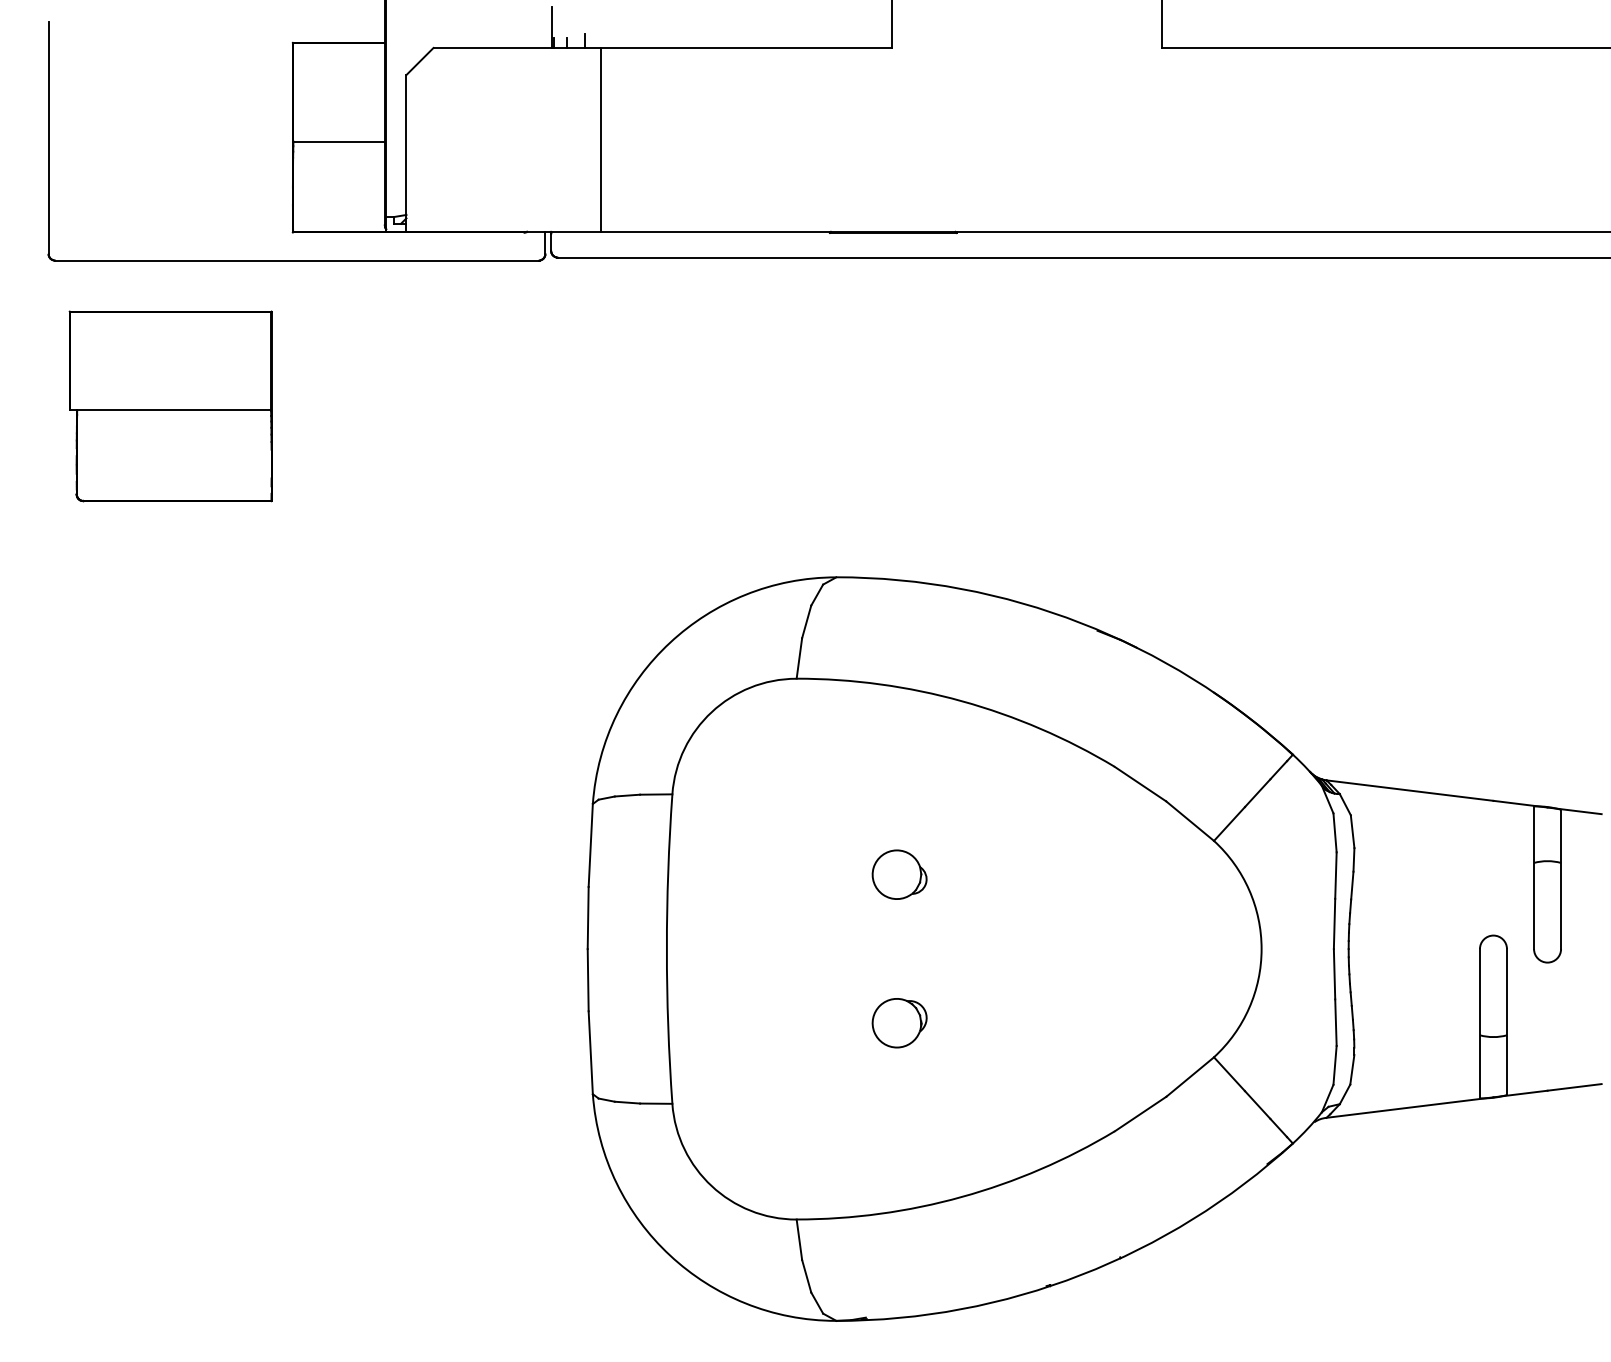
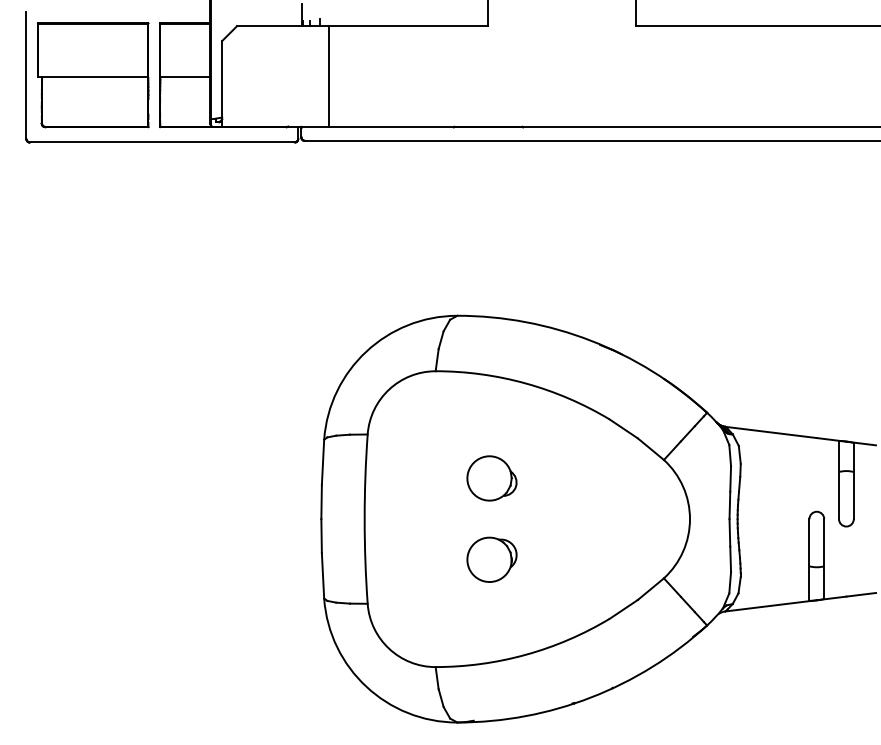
part: (171, 406) -> (93, 75), moved
part: (898, 874) -> (491, 478), size x1.67
part: (898, 1022) -> (491, 559), size x1.67

